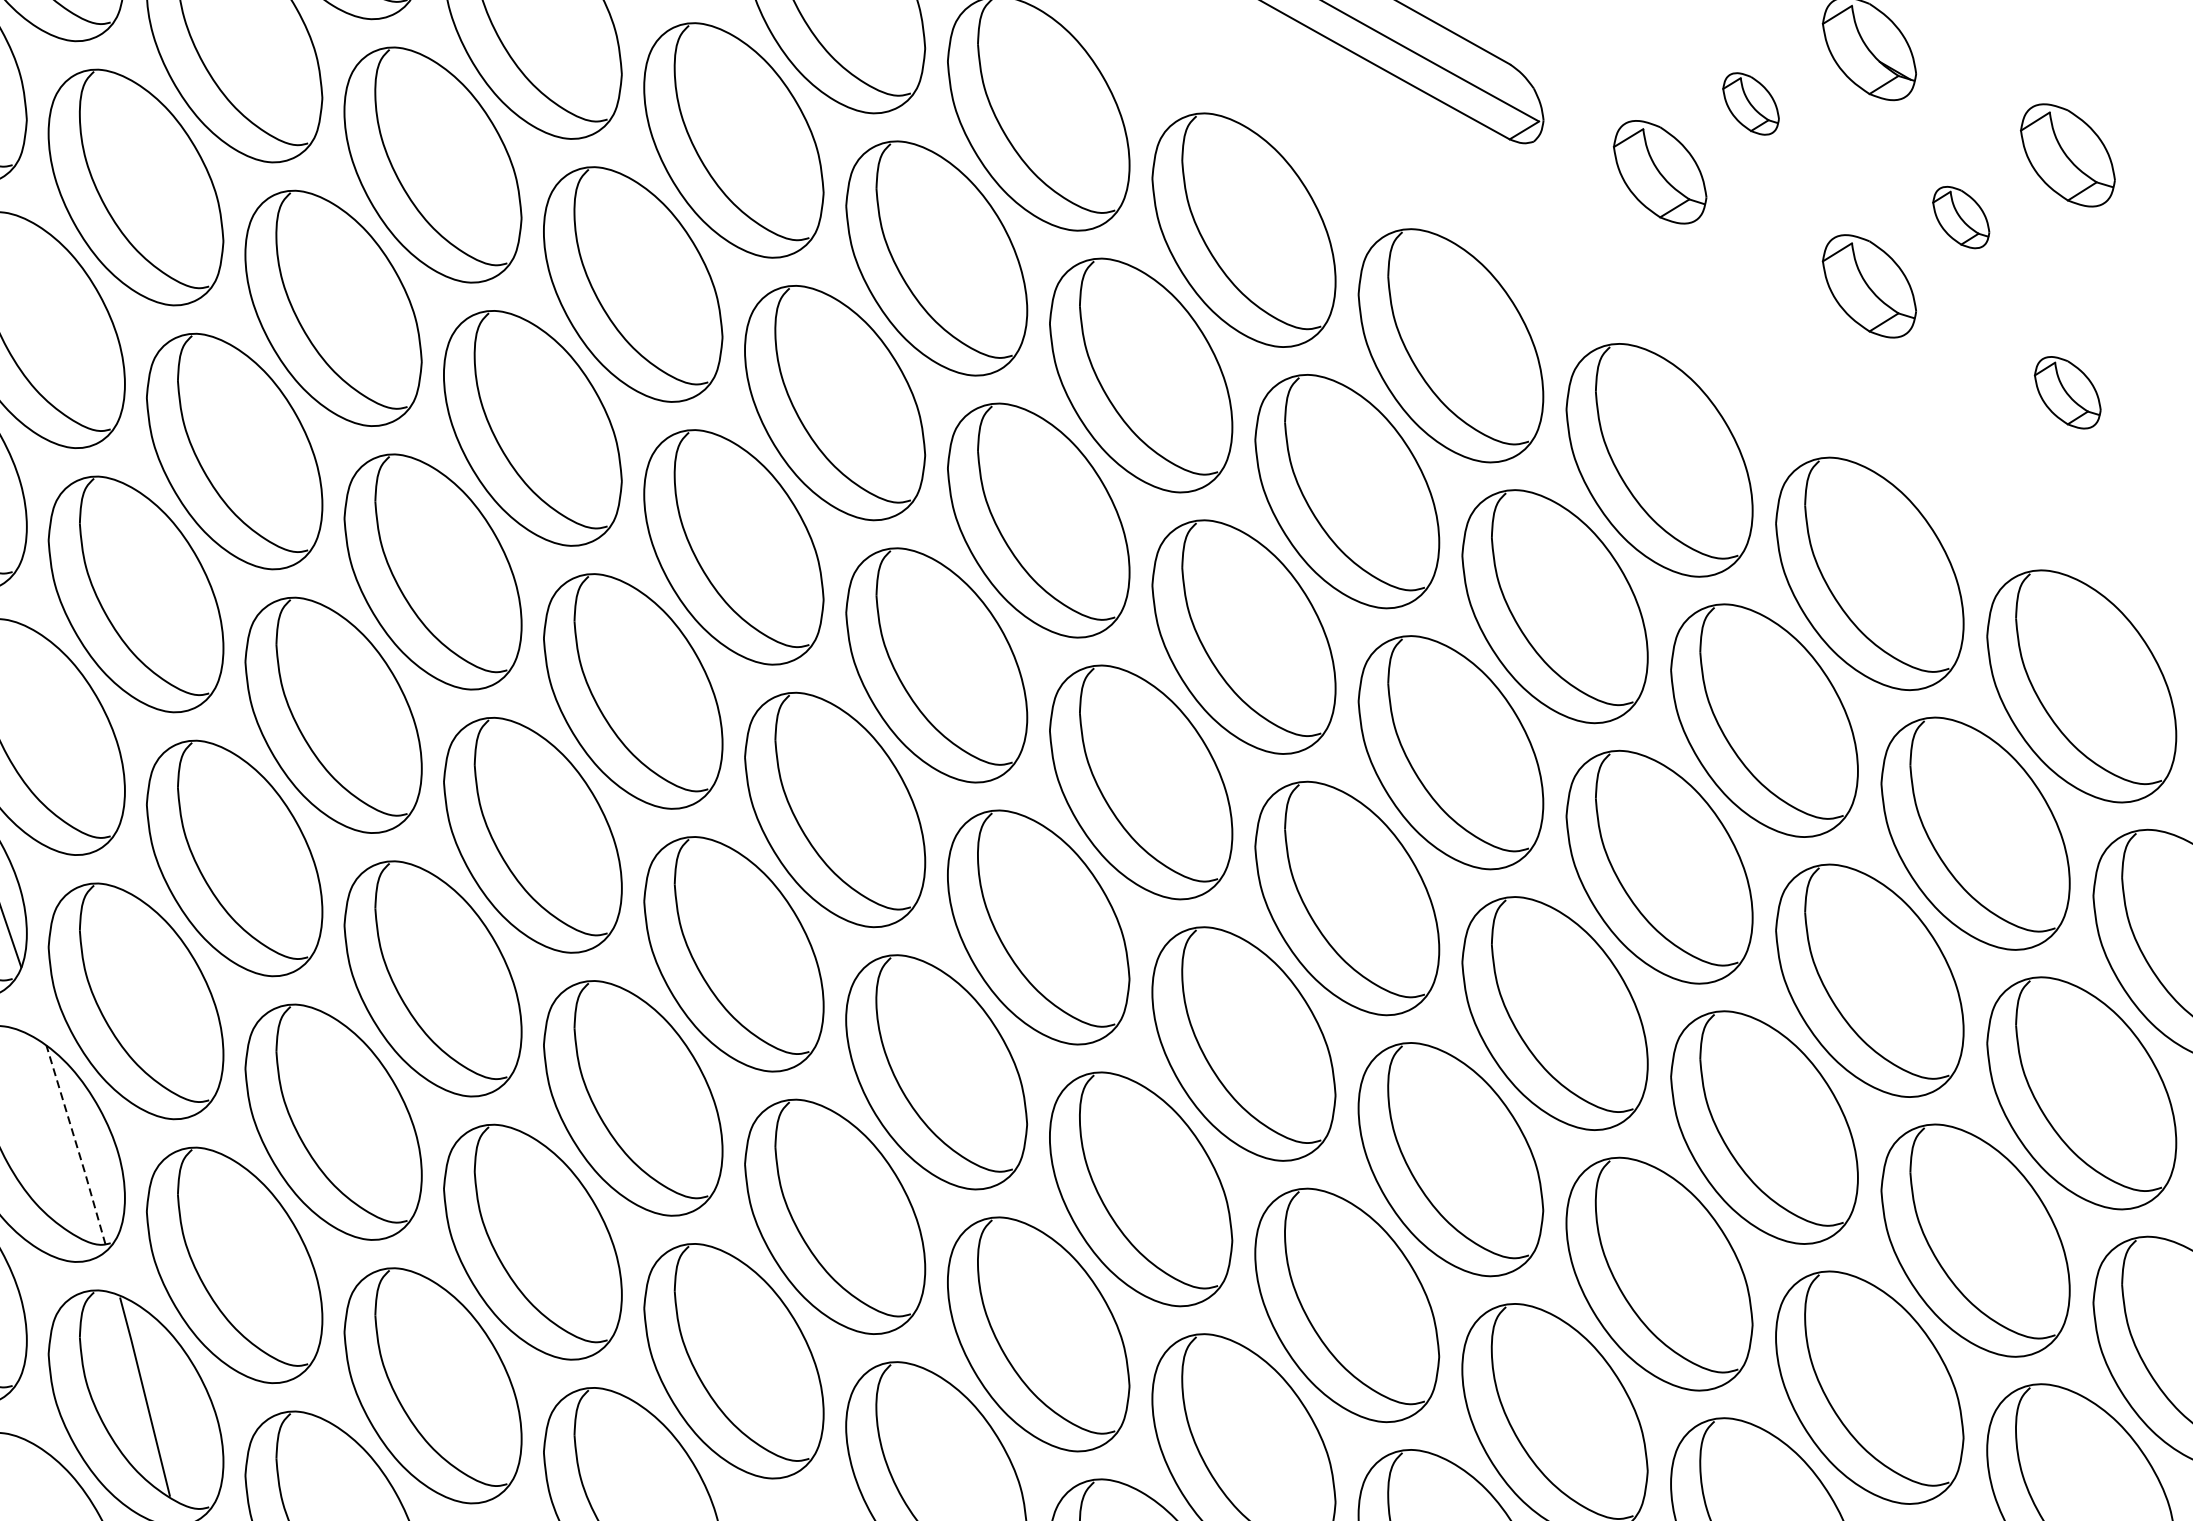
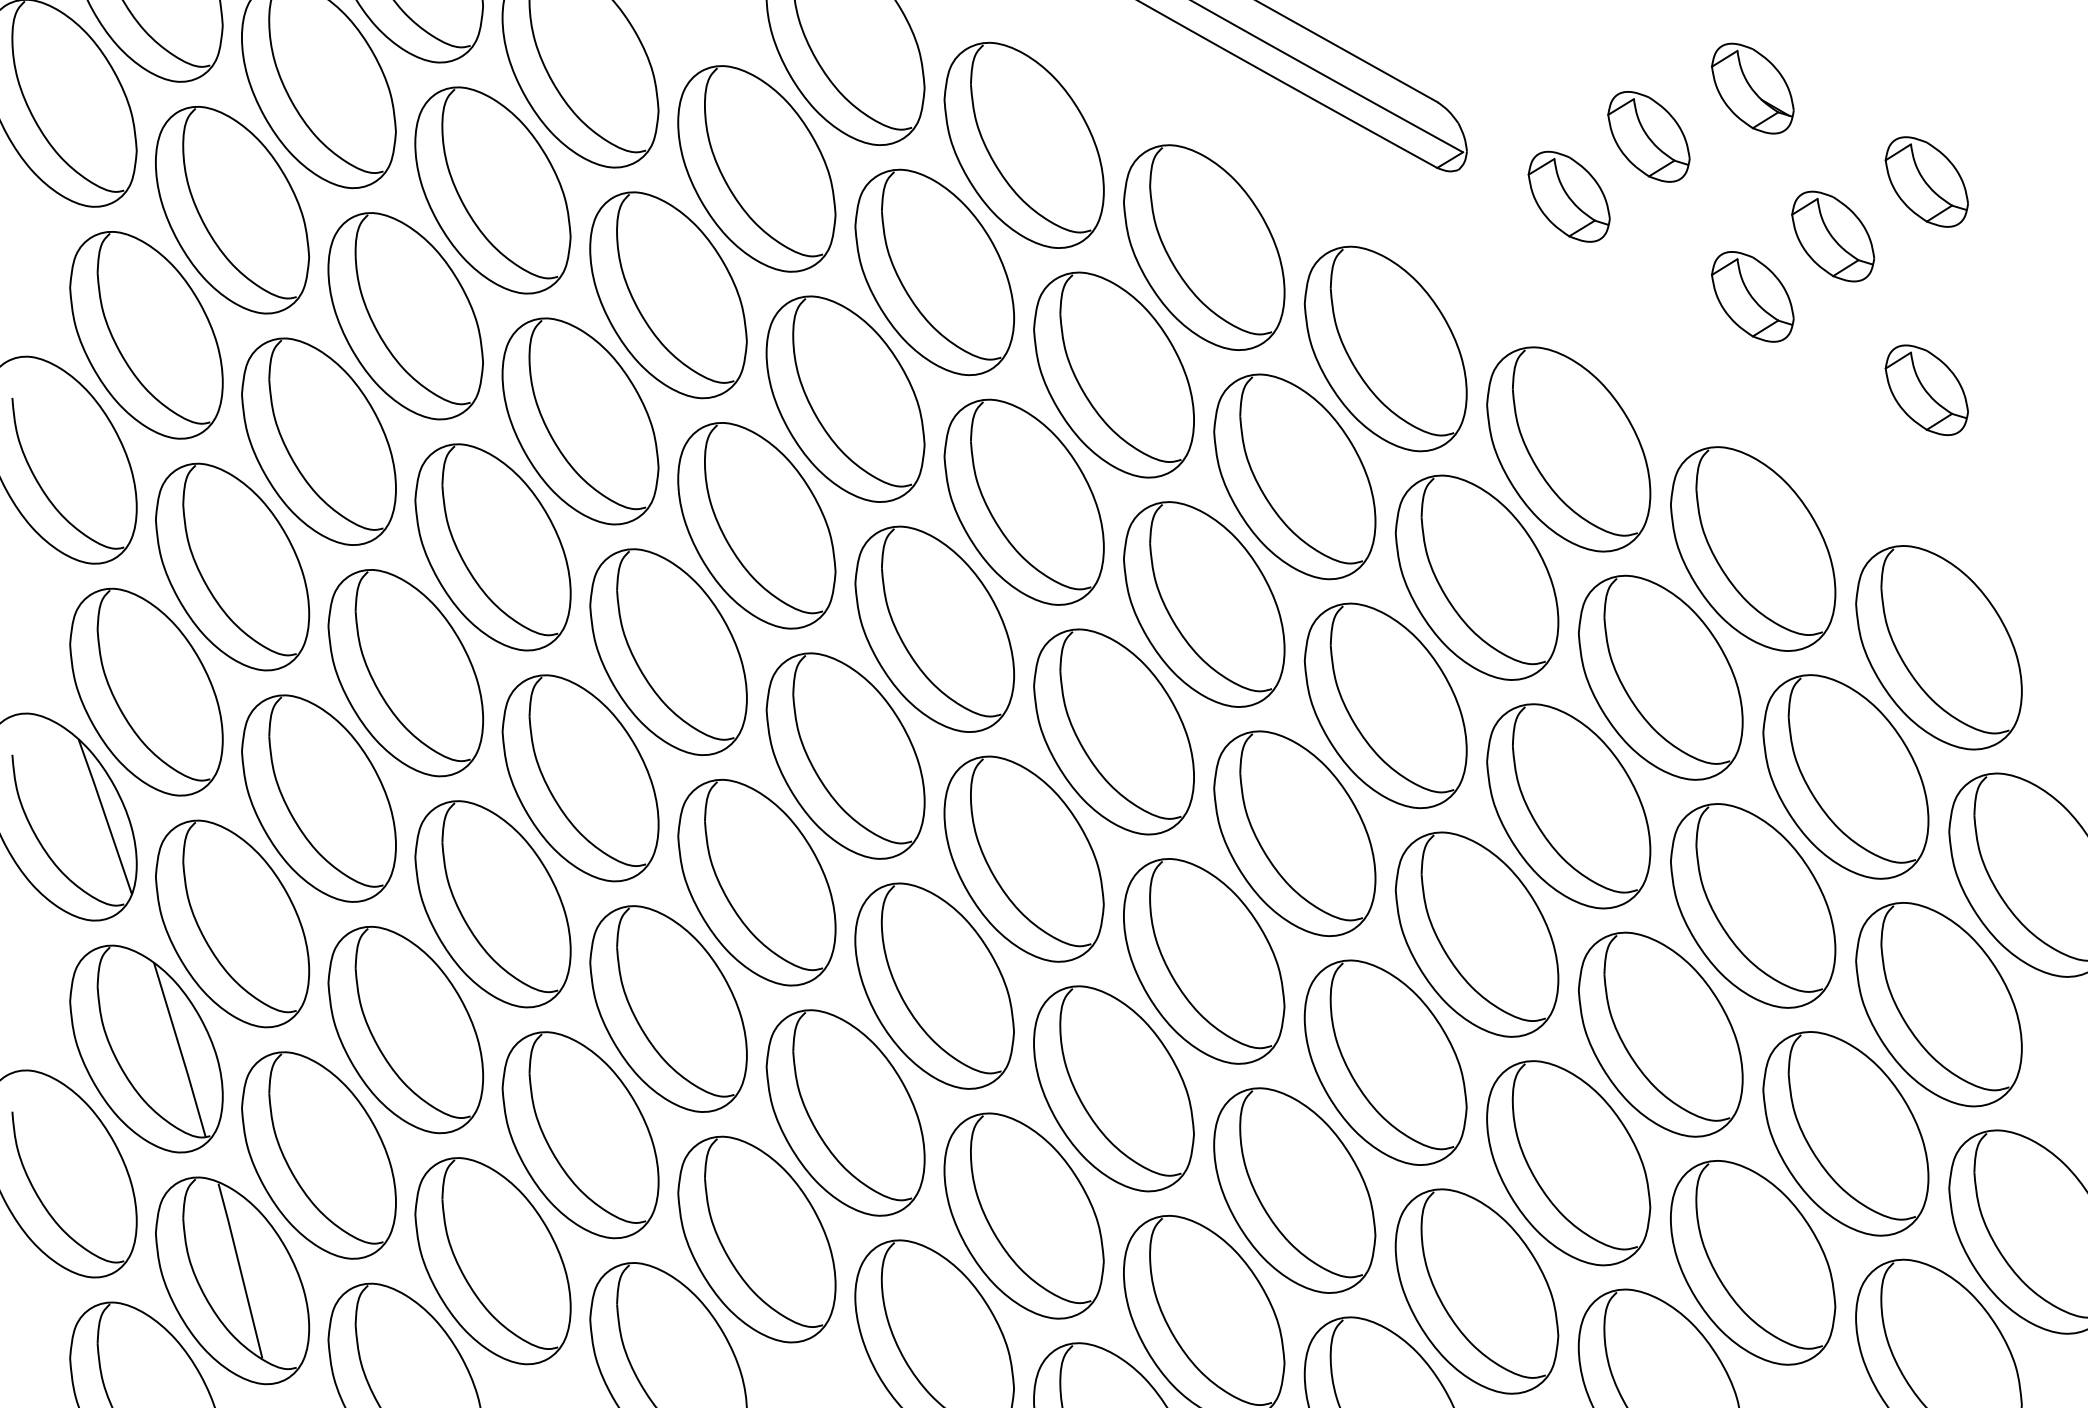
part: (1750, 103) -> (1648, 136), size x1.67
part: (1961, 217) -> (1833, 236), size x1.67
part: (2067, 391) -> (1926, 389), size x1.43
line: (76, 1145) -> (180, 1050), dashed -> solid

